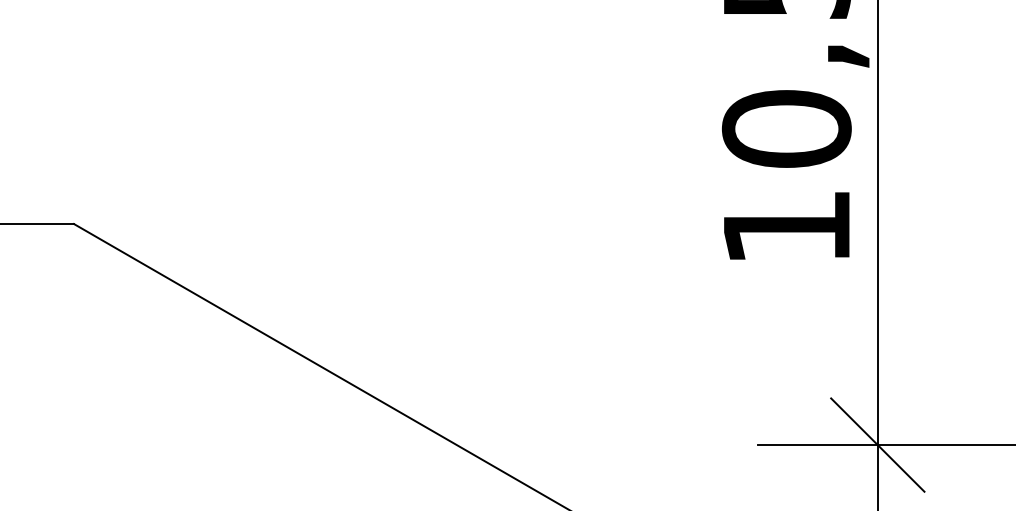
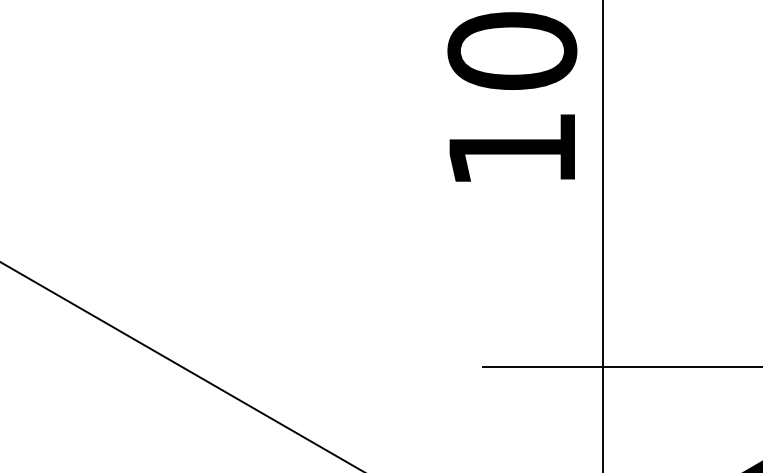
line: (877, 444) -> (603, 366), removed

